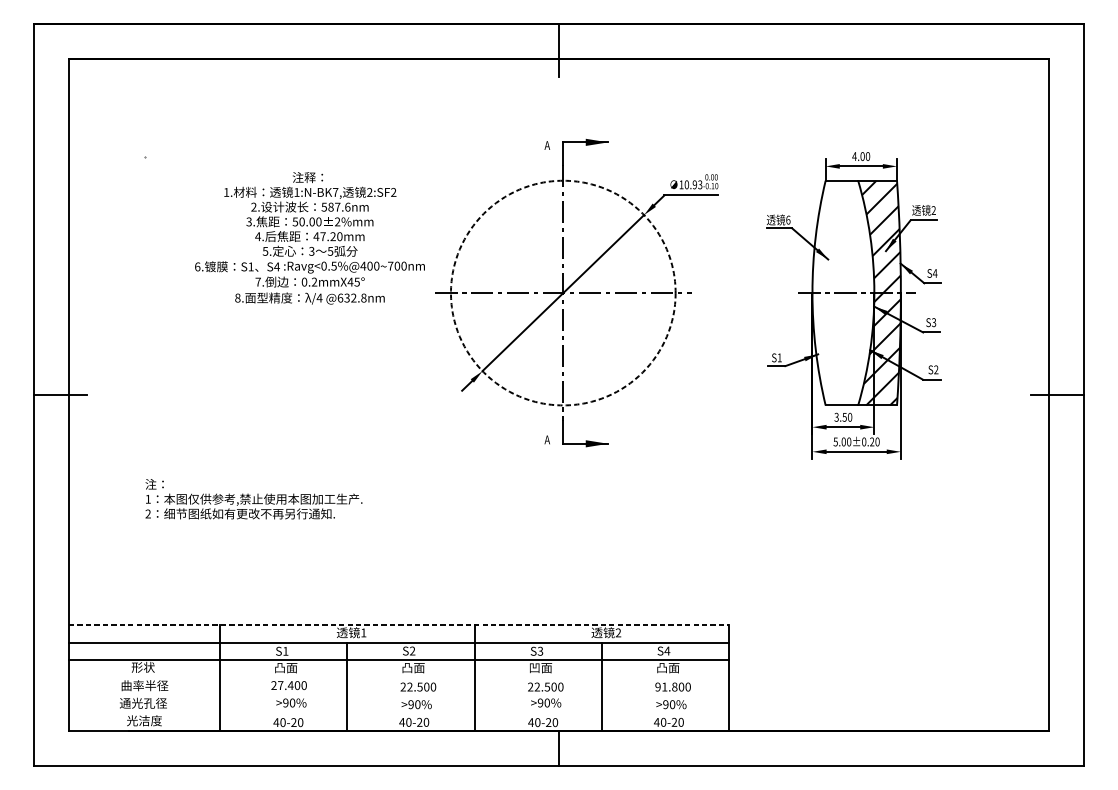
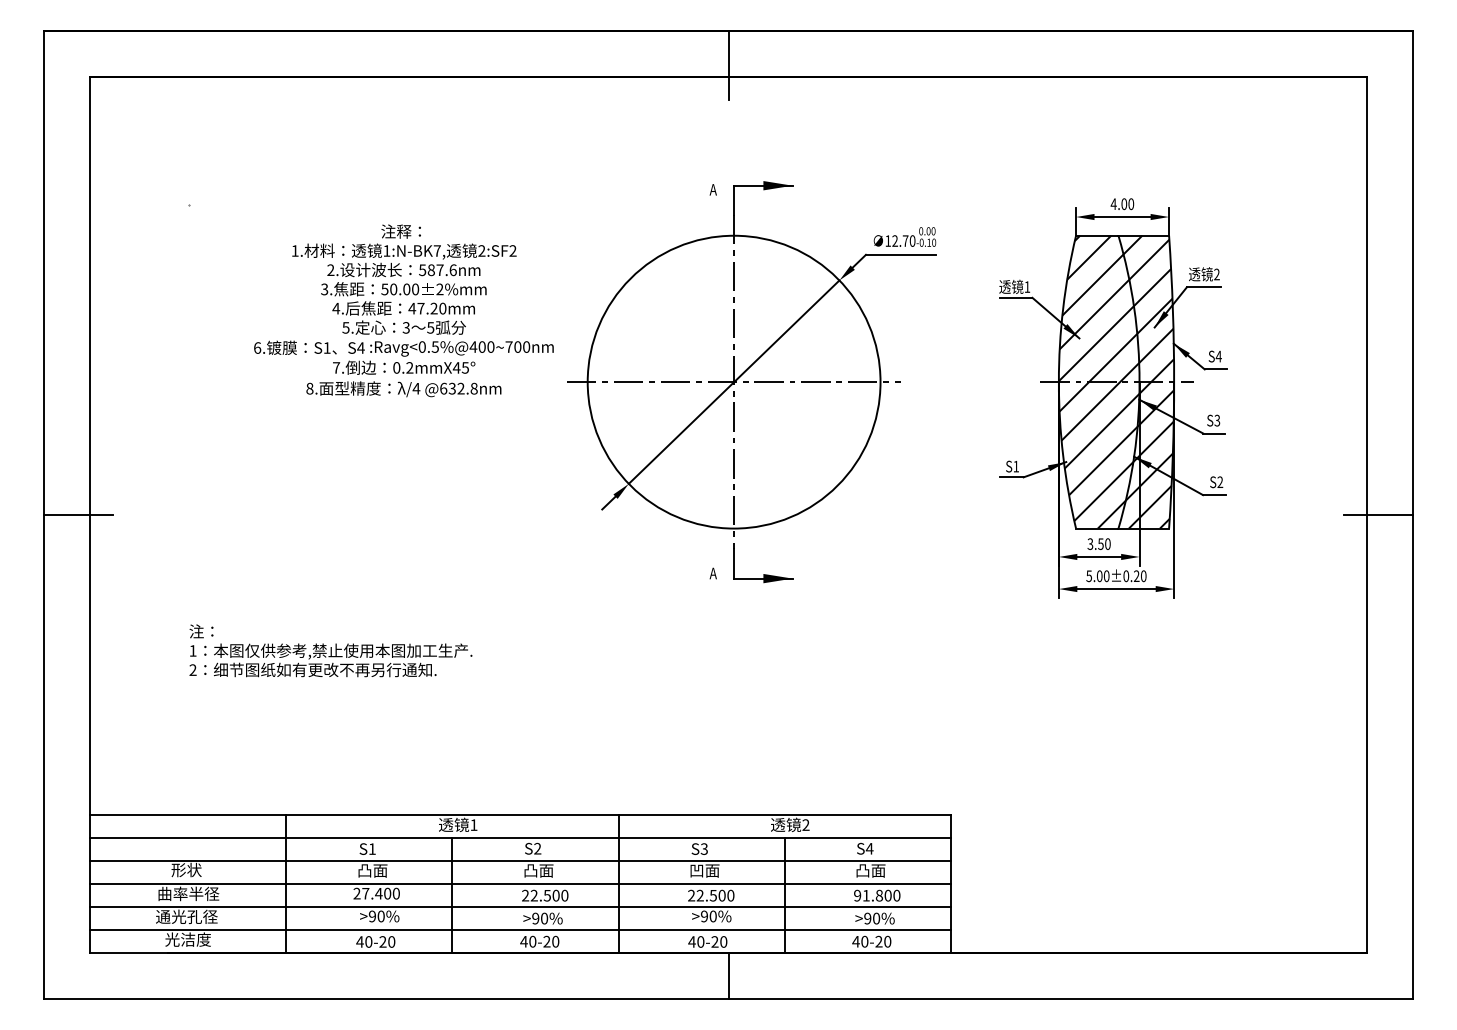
text: (693, 184) -> (903, 240), 10.93 -> 12.70
text: (788, 219) -> (1027, 286), 6 -> 1
circle: (562, 292) -> (733, 381), dashed -> solid
hatch: (842, 292) -> (1098, 381), added
line: (399, 624) -> (520, 814), dashed -> solid
line: (398, 677) -> (519, 883), added
line: (398, 695) -> (519, 906), added
line: (398, 713) -> (519, 930), added

